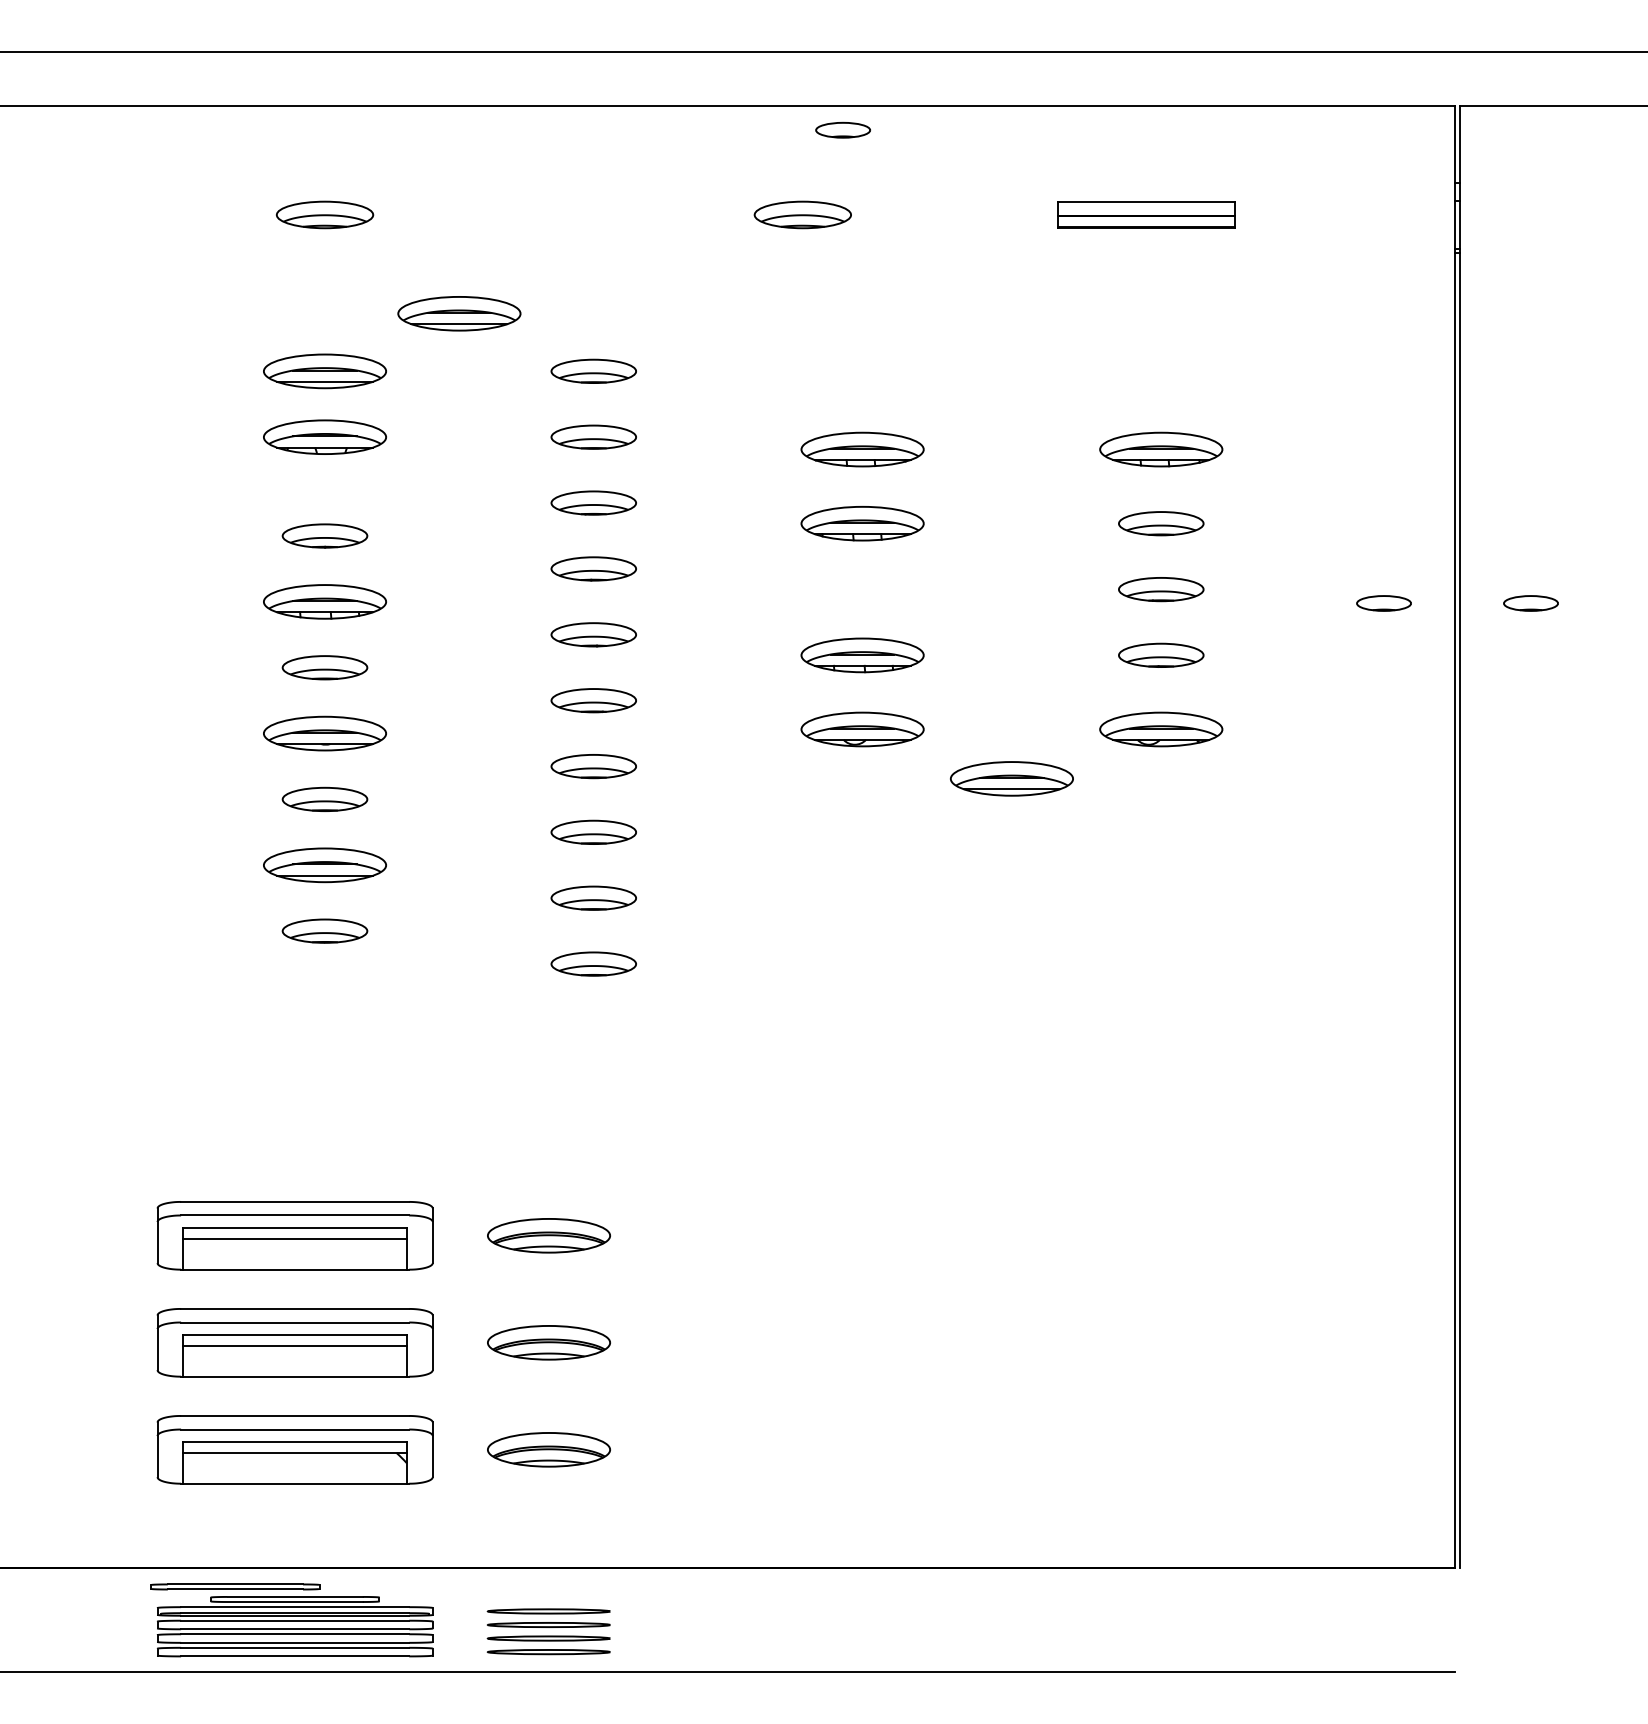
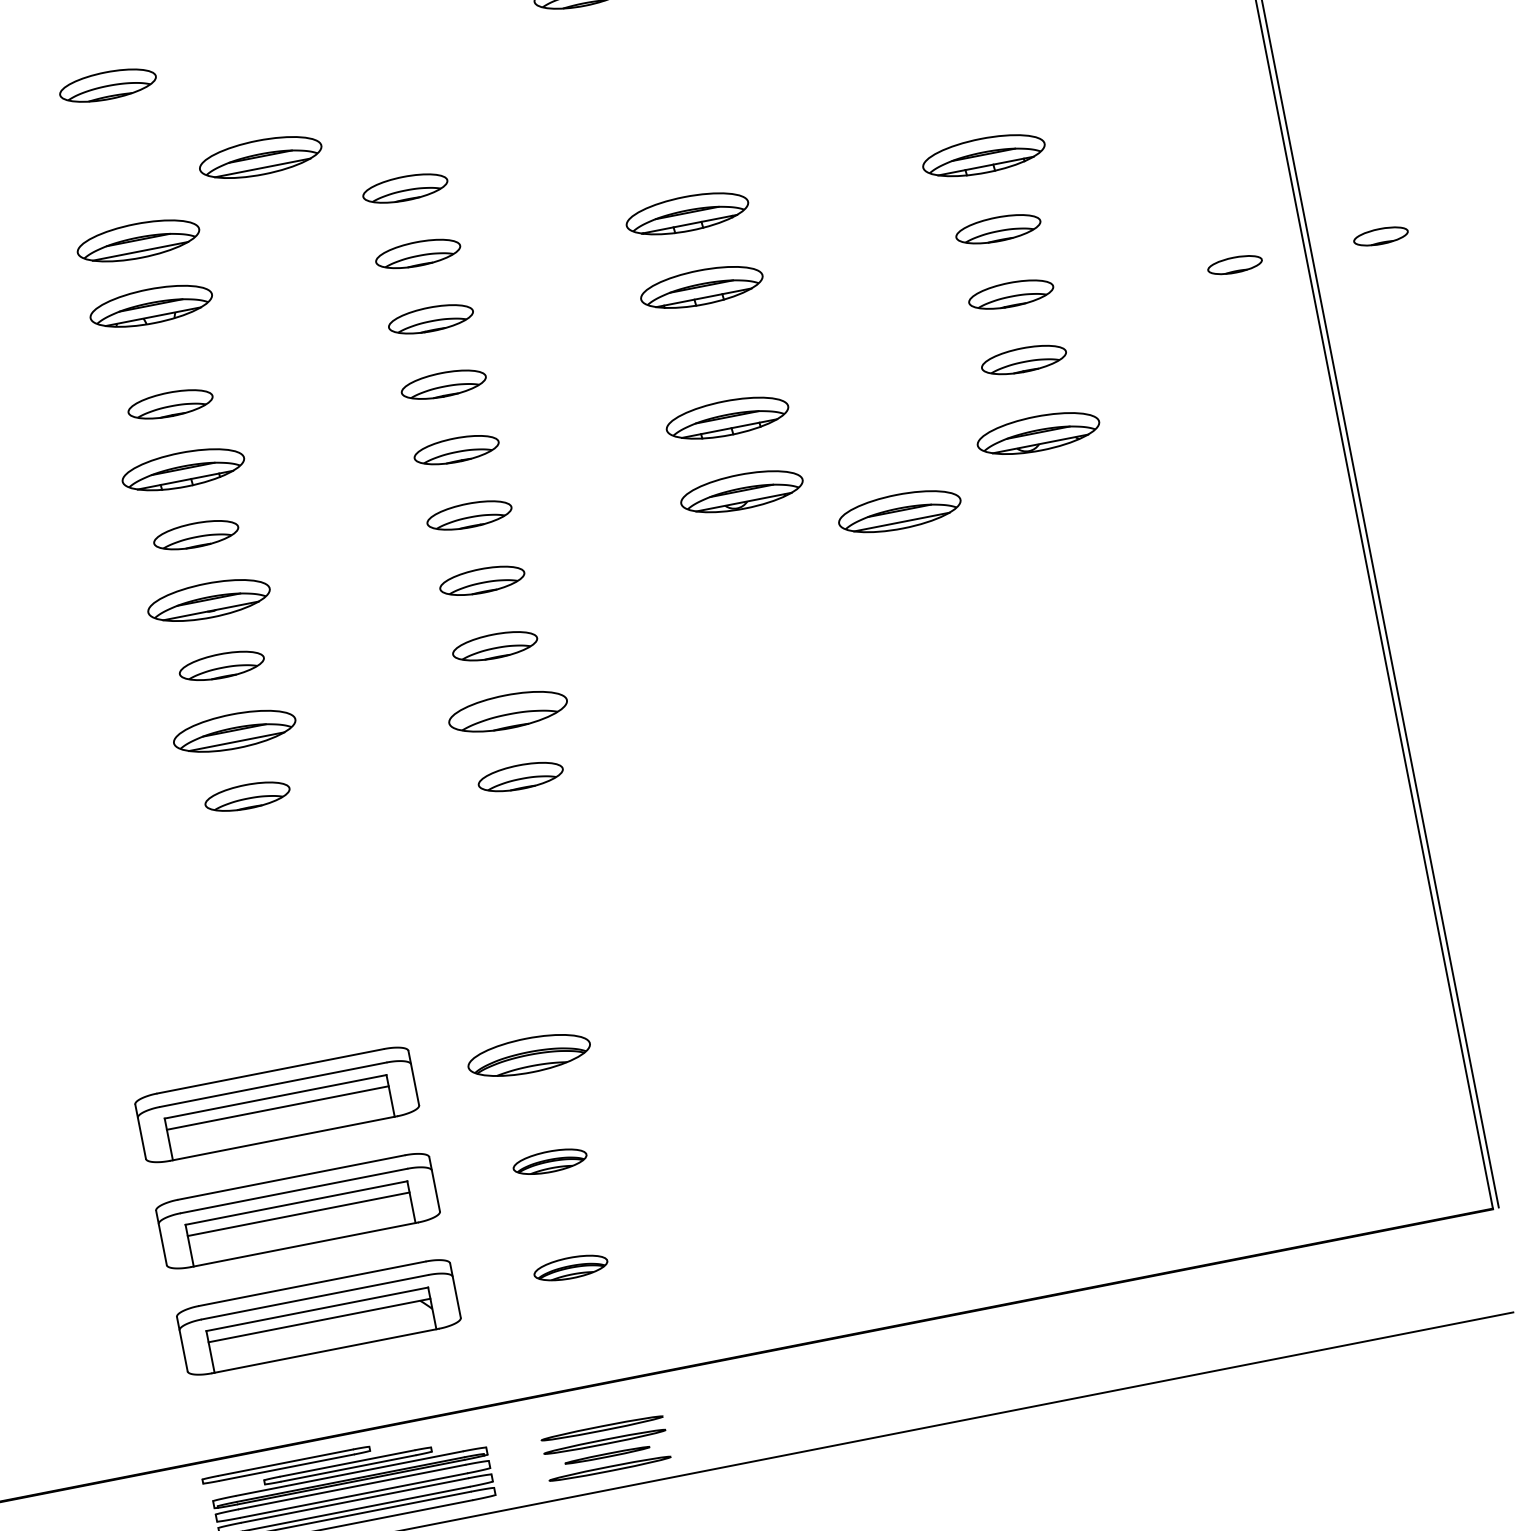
part: (593, 897) -> (507, 710), size x1.4
part: (548, 1342) -> (549, 1161), size x0.6
part: (548, 1449) -> (570, 1267), size x0.6
part: (548, 1638) -> (607, 1455), size x0.7

